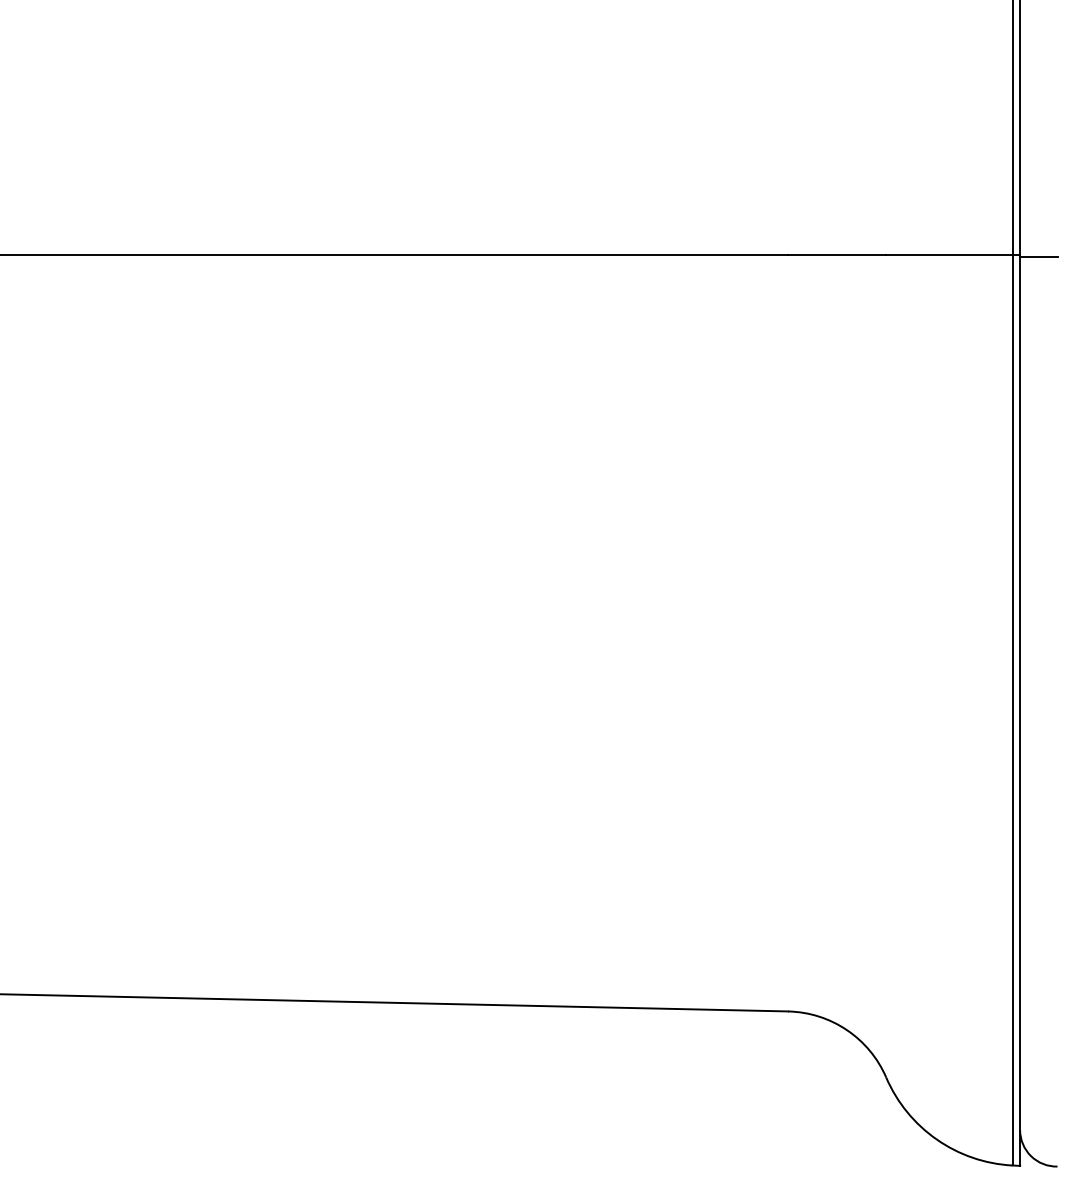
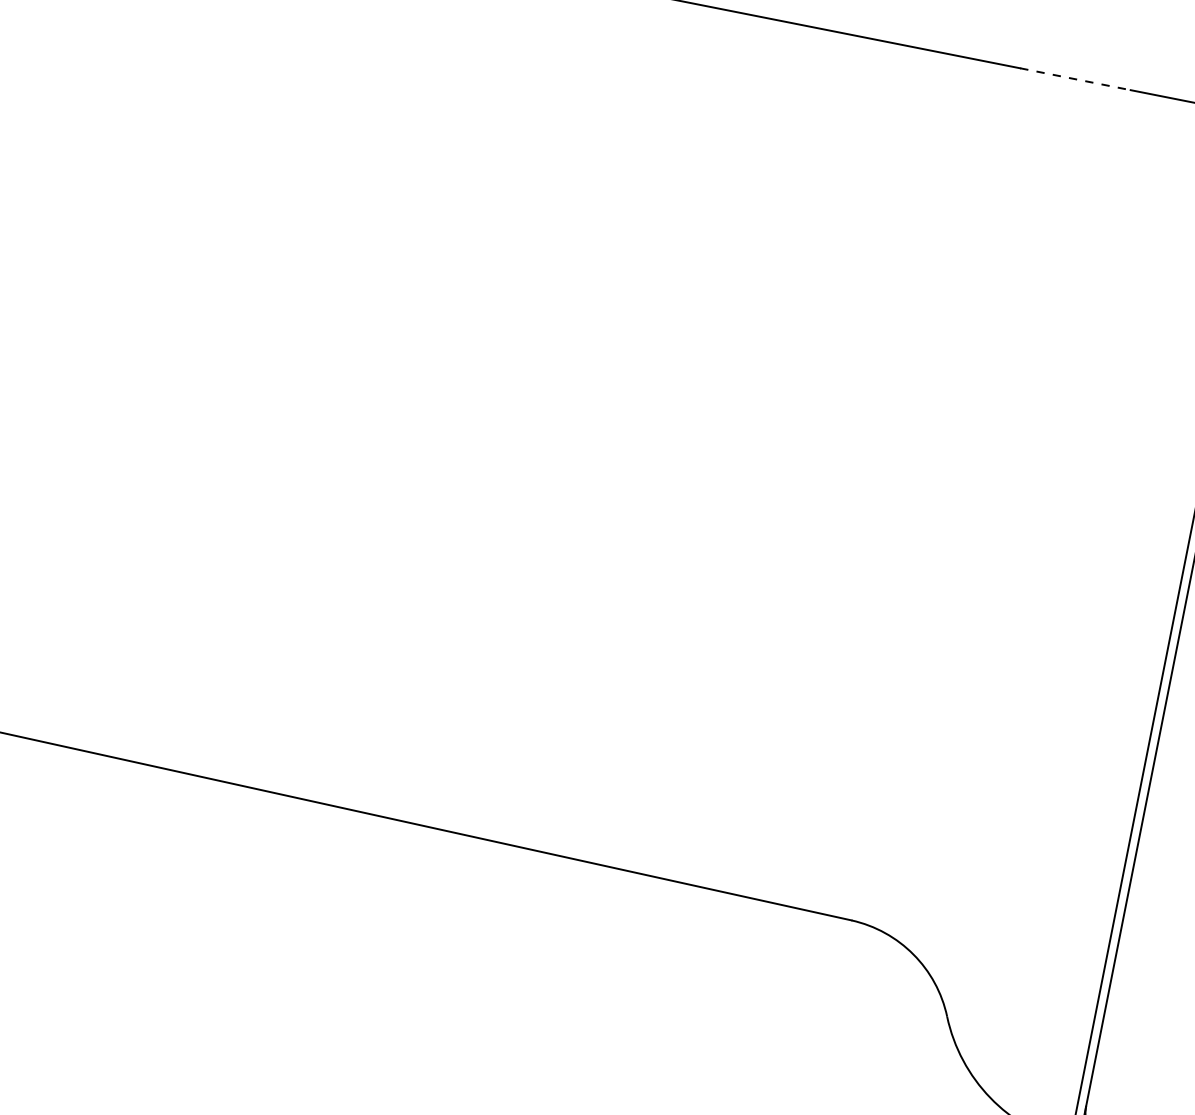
line: (837, 254) -> (1075, 78), solid -> dashed

